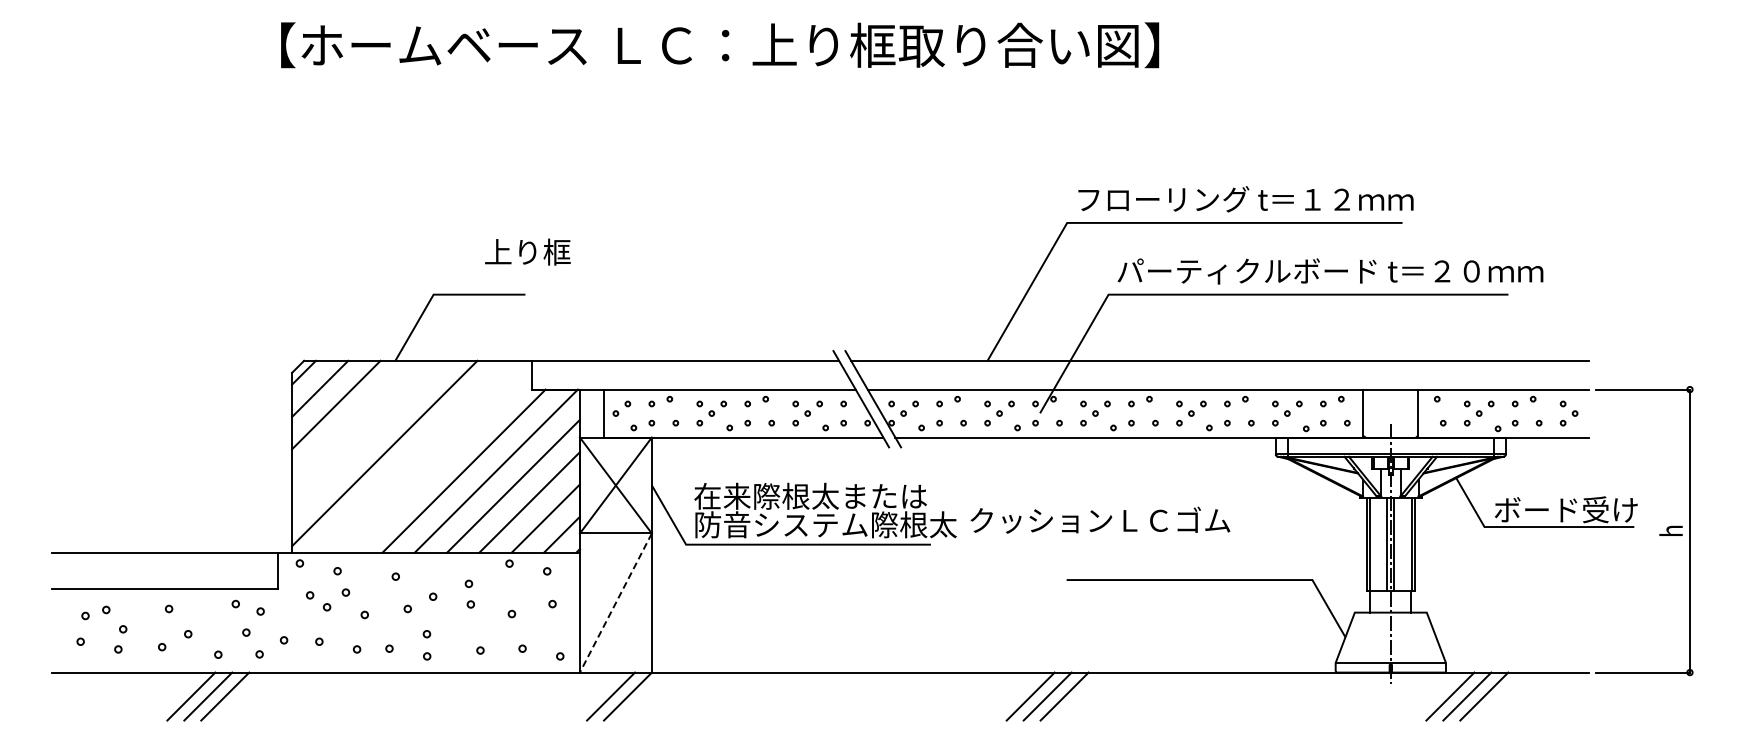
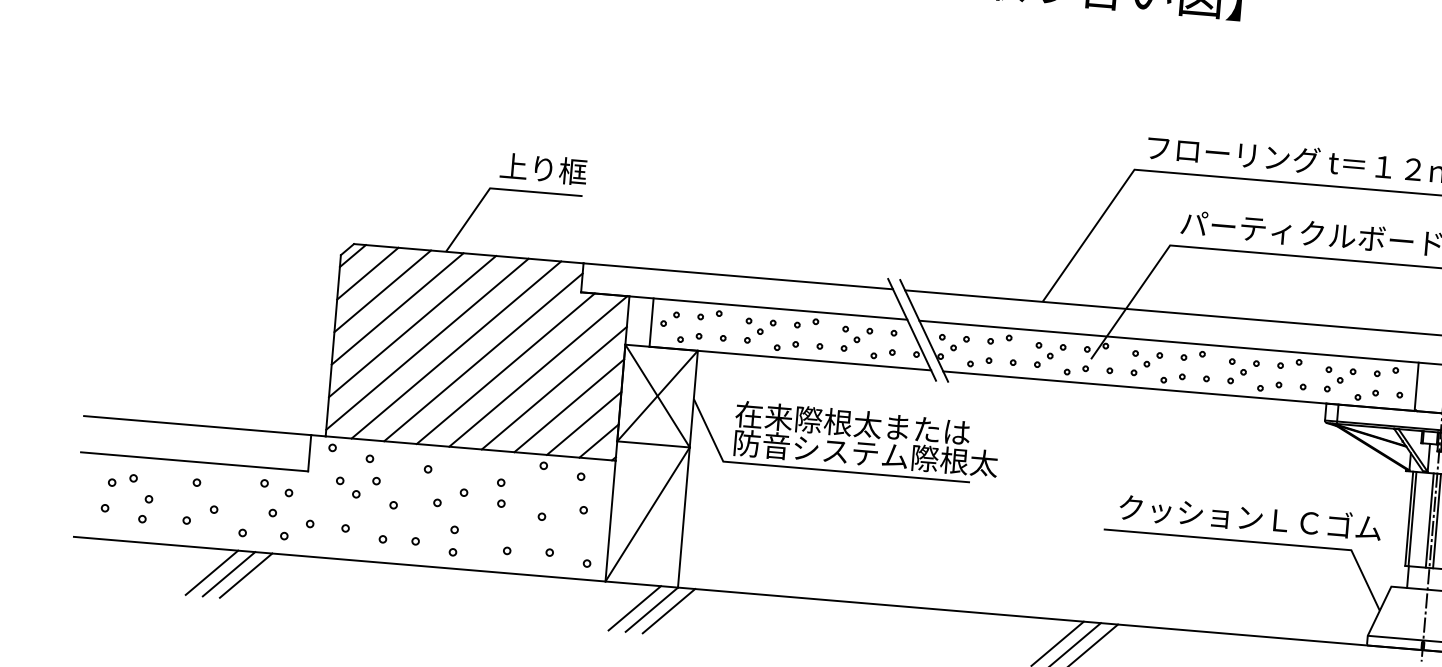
text: (527, 251) -> (543, 168), moved
line: (352, 420) -> (397, 308), added
line: (368, 436) -> (412, 325), added
line: (413, 456) -> (456, 349), added
line: (440, 461) -> (482, 357), added
text: (1100, 519) -> (1250, 516), moved
line: (615, 603) -> (647, 514), dashed -> solid
line: (644, 696) -> (668, 611), added

